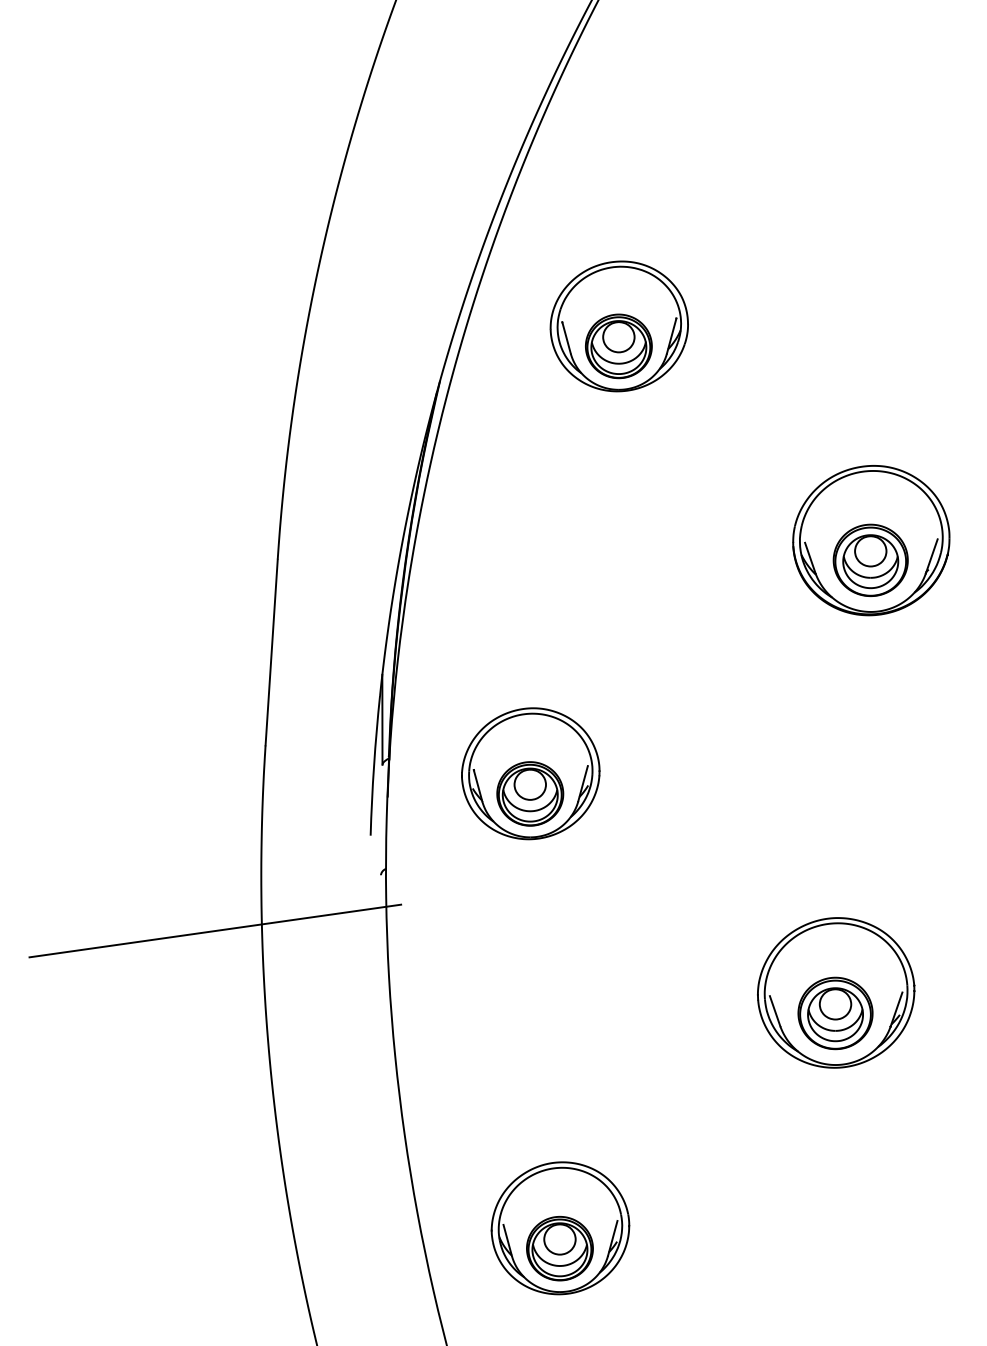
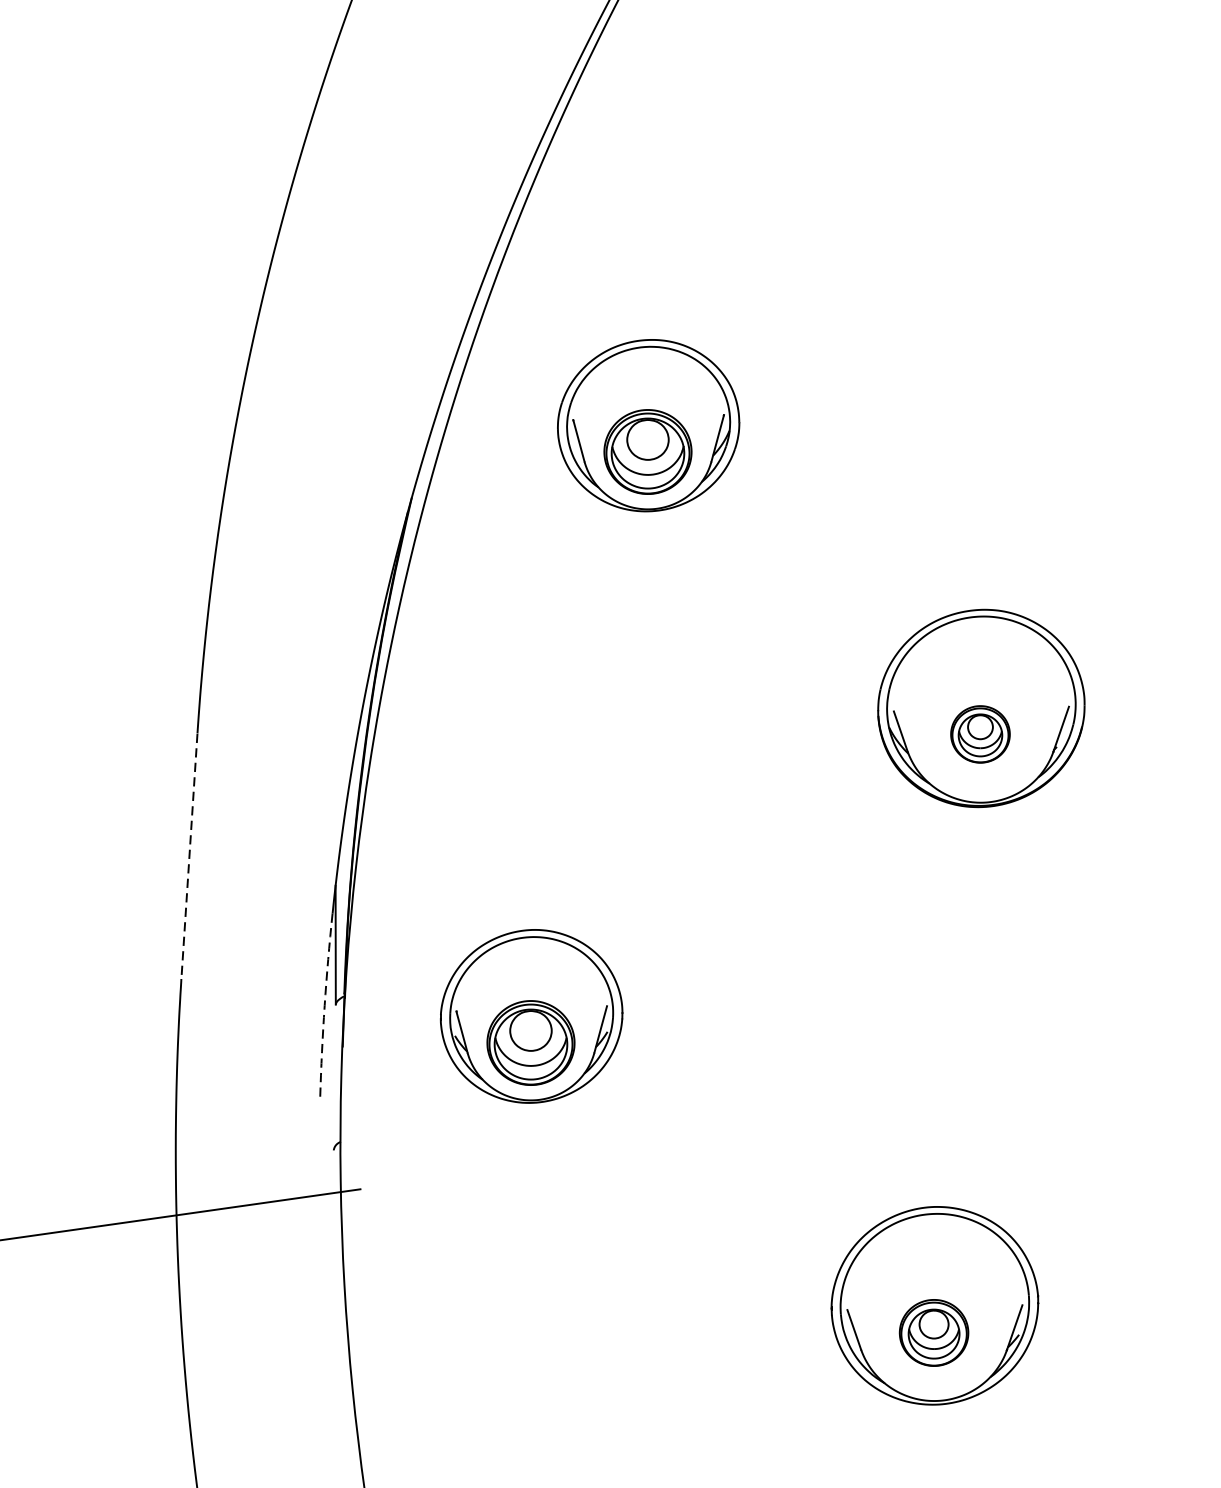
part: (870, 559) -> (980, 733), size x0.6
line: (271, 653) -> (189, 857), solid -> dashed
arc: (374, 765) -> (325, 1005), solid -> dashed
part: (835, 1013) -> (934, 1332), size x0.7

